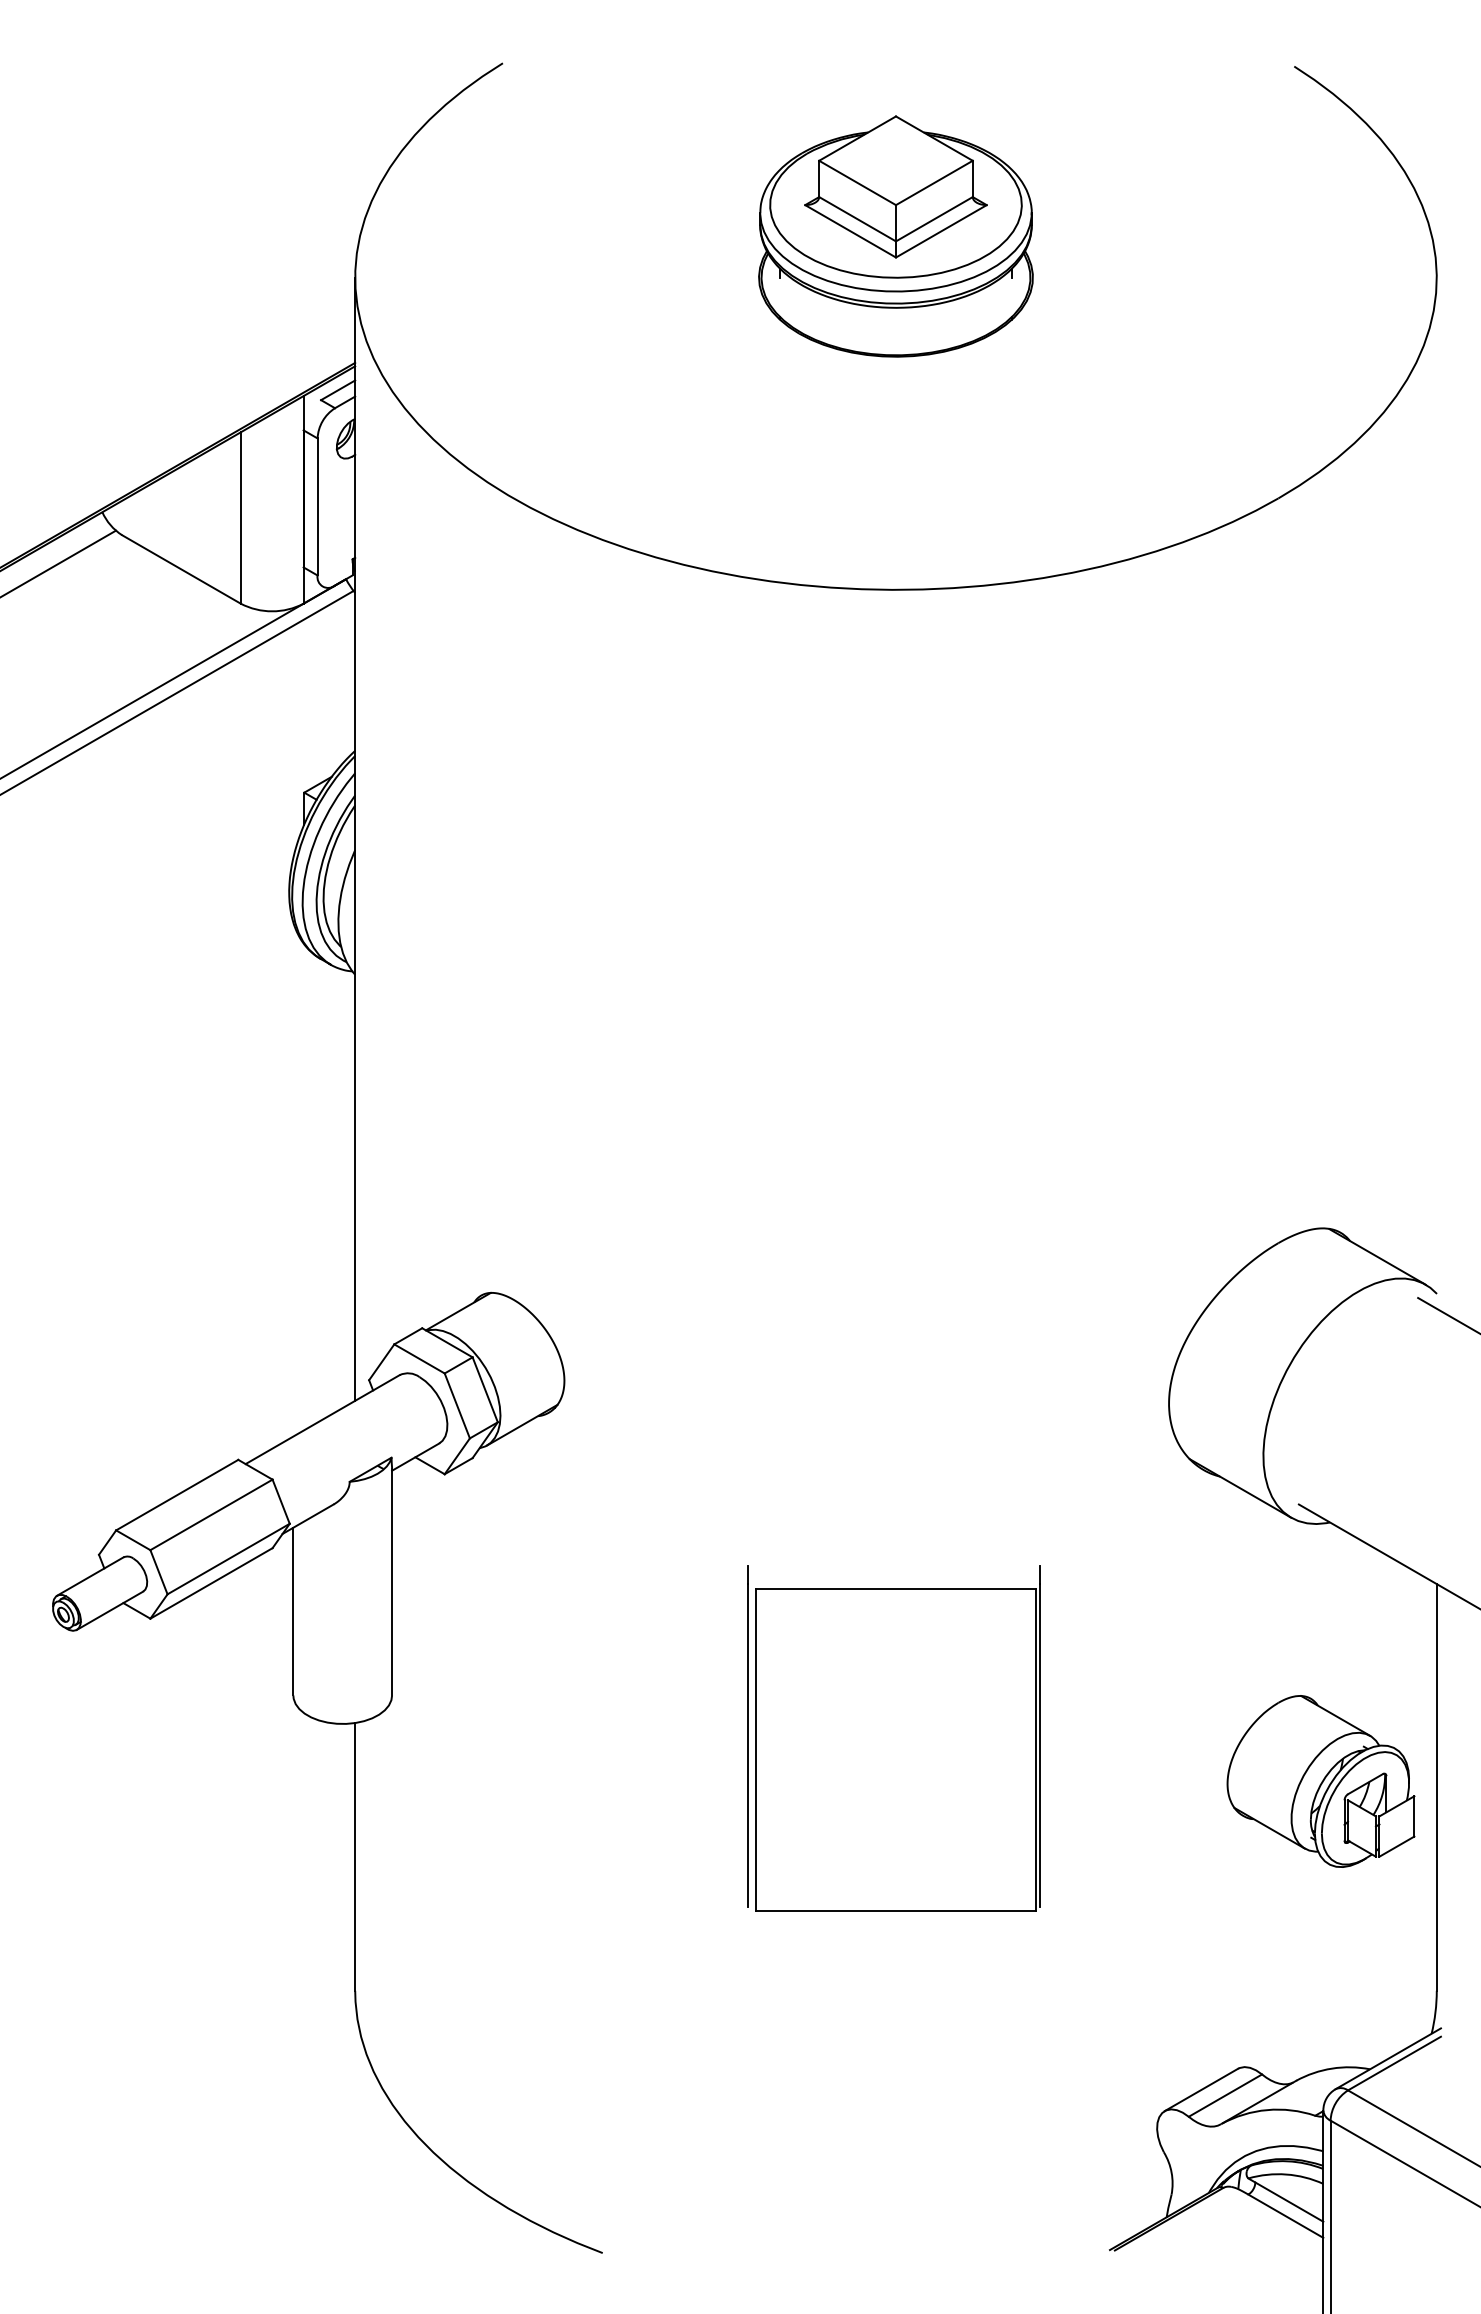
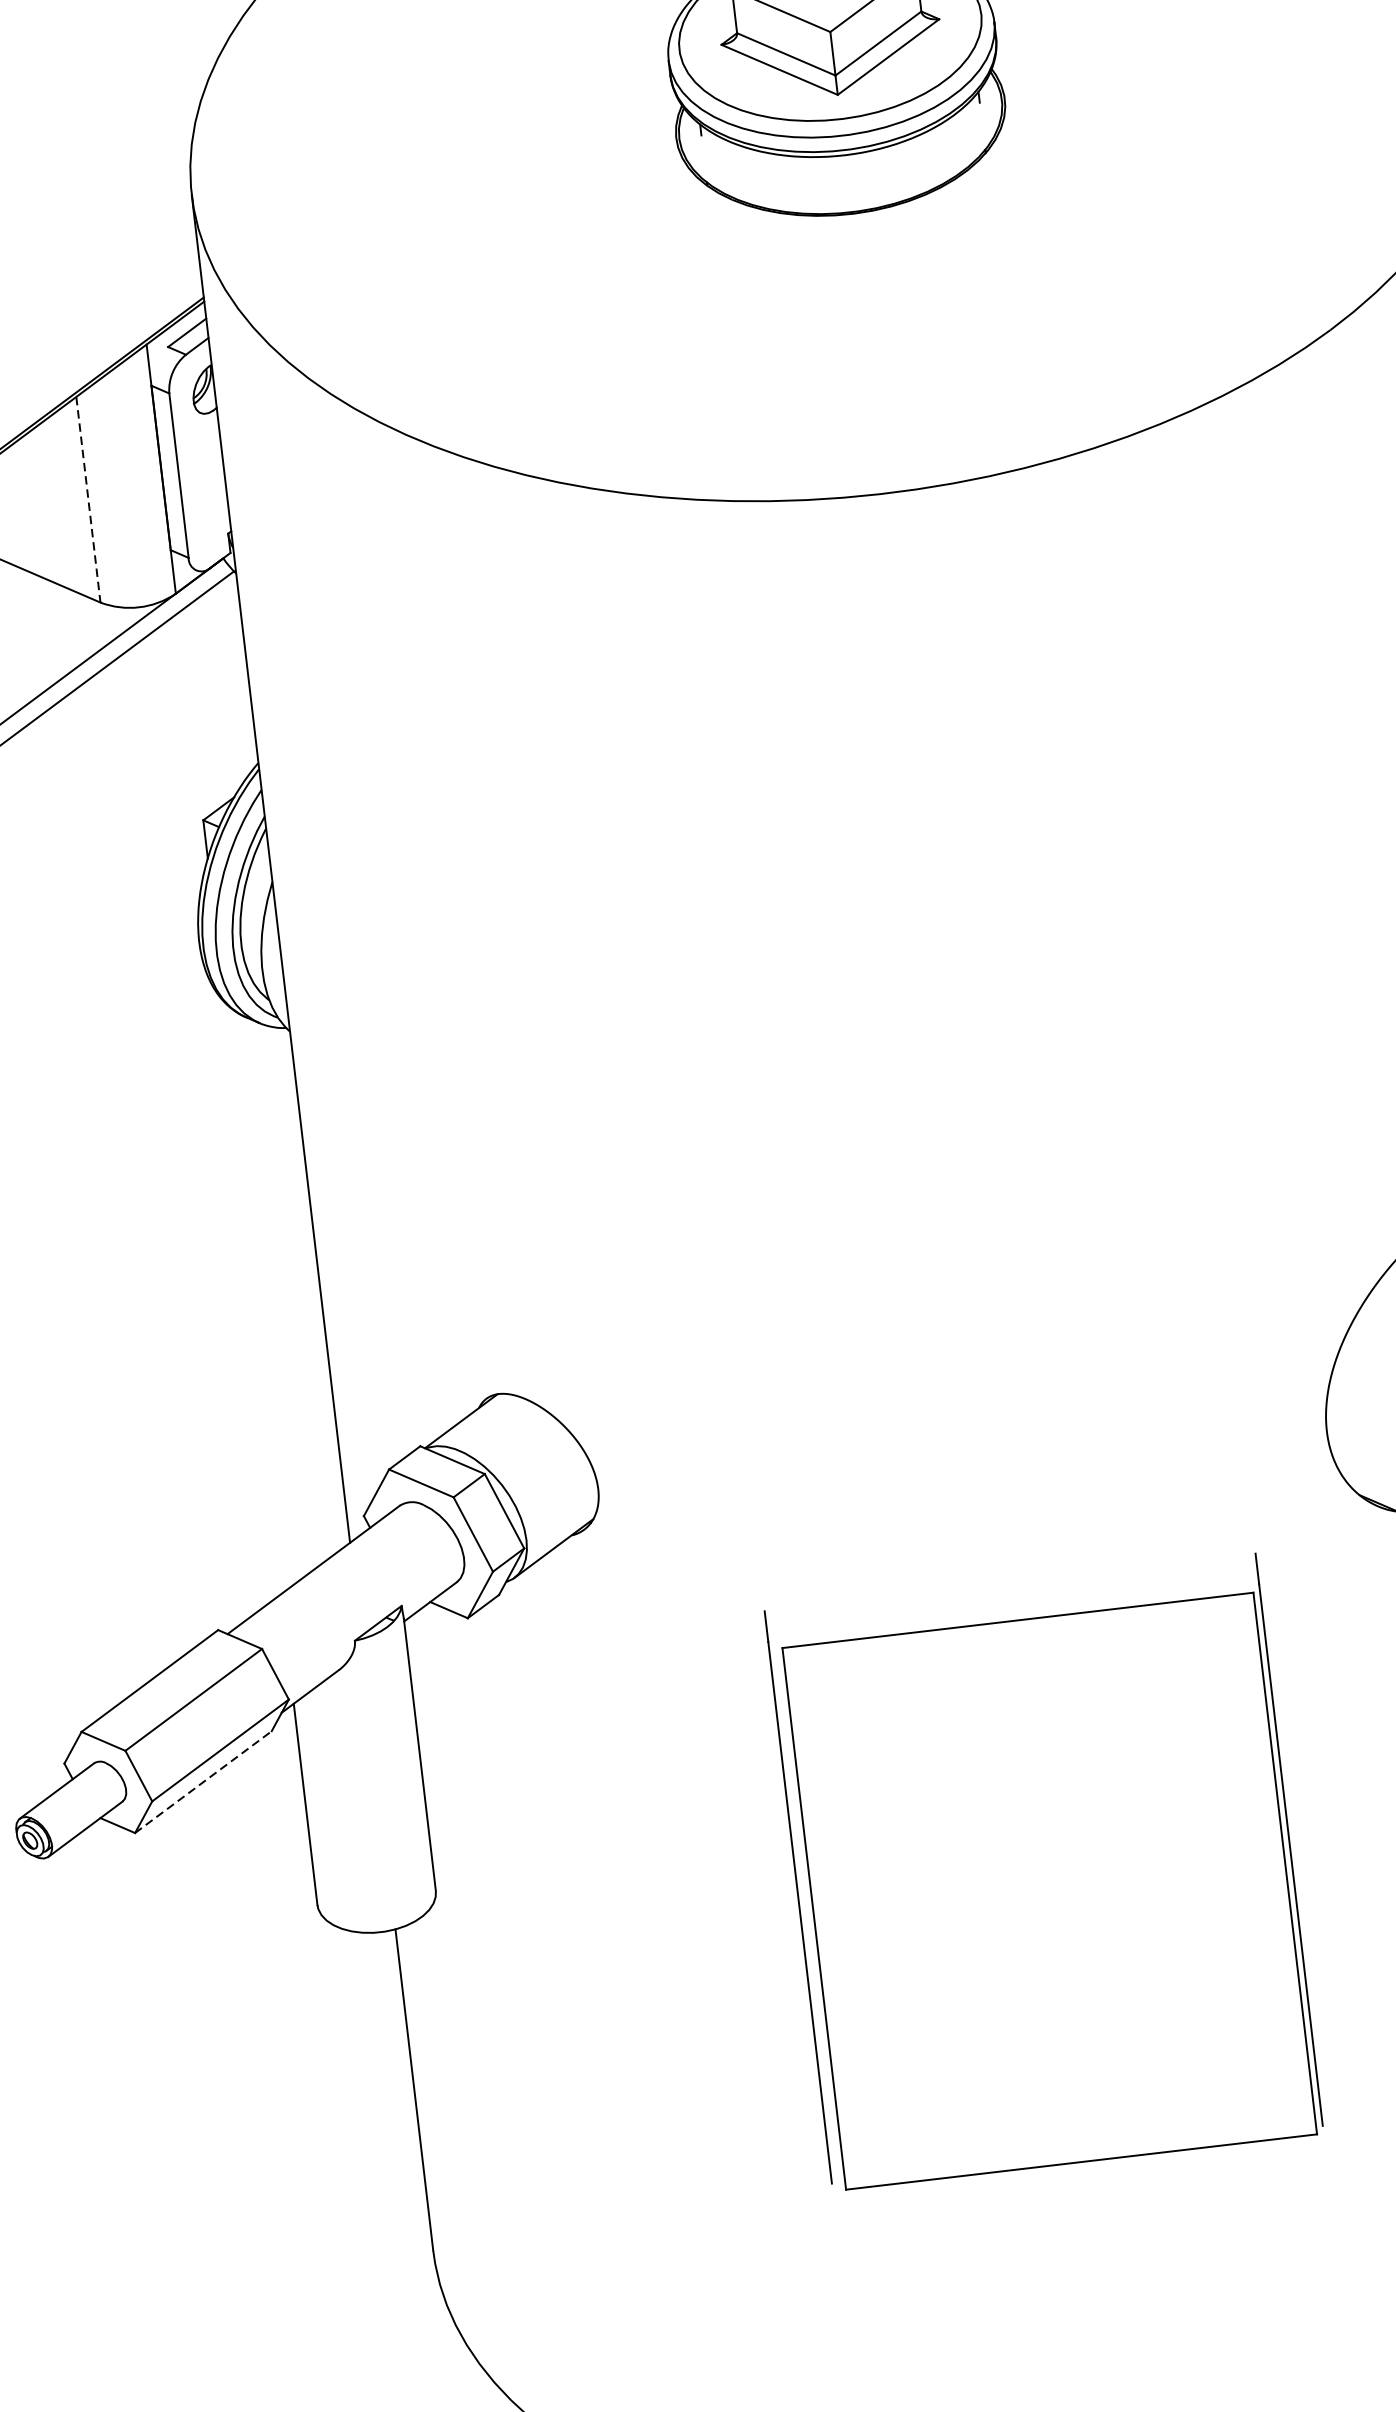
line: (240, 518) -> (88, 500), solid -> dashed
line: (211, 1583) -> (203, 1782), solid -> dashed
part: (893, 1738) -> (1043, 1872), size x1.4

